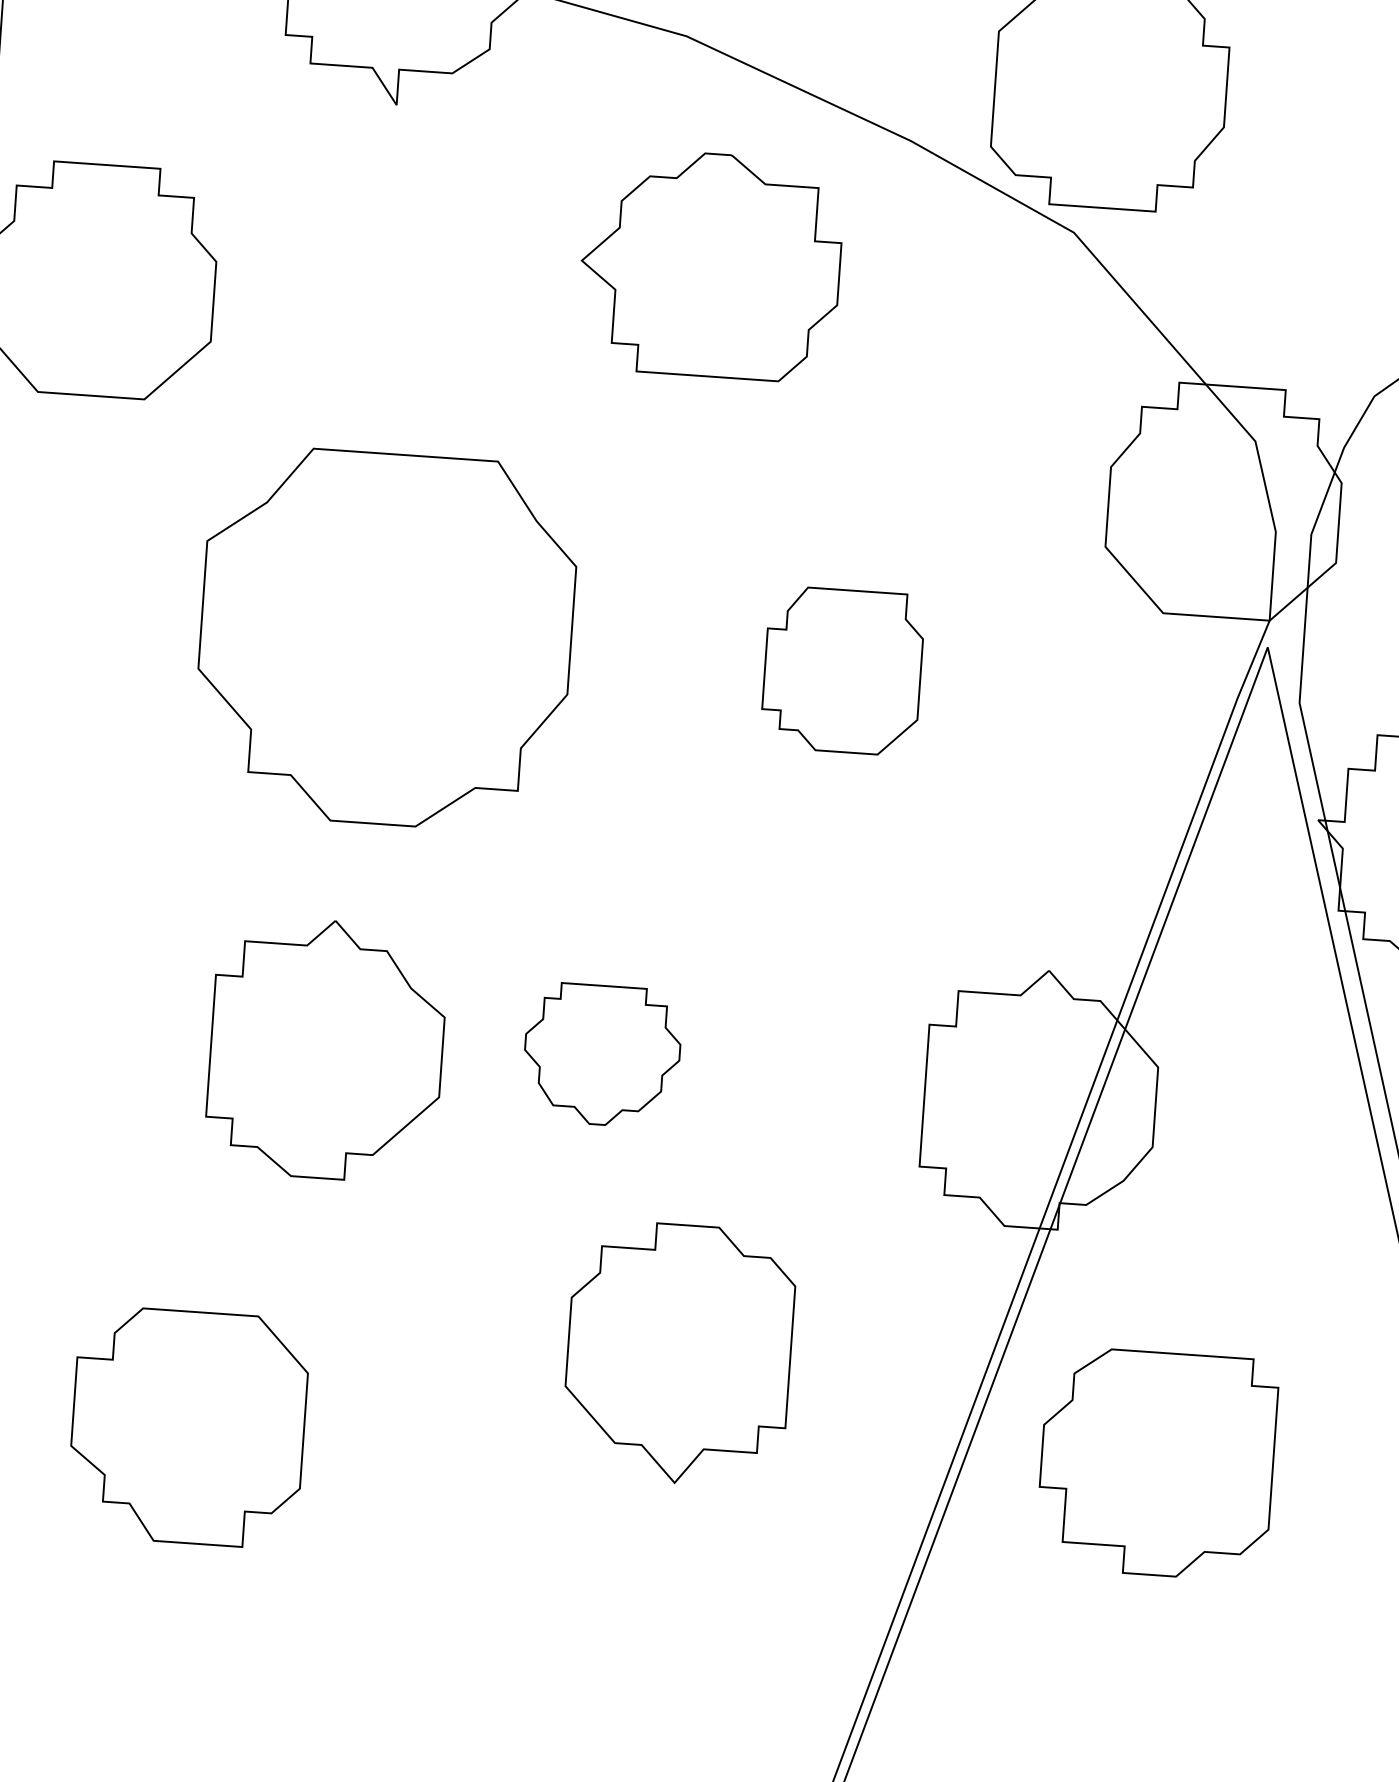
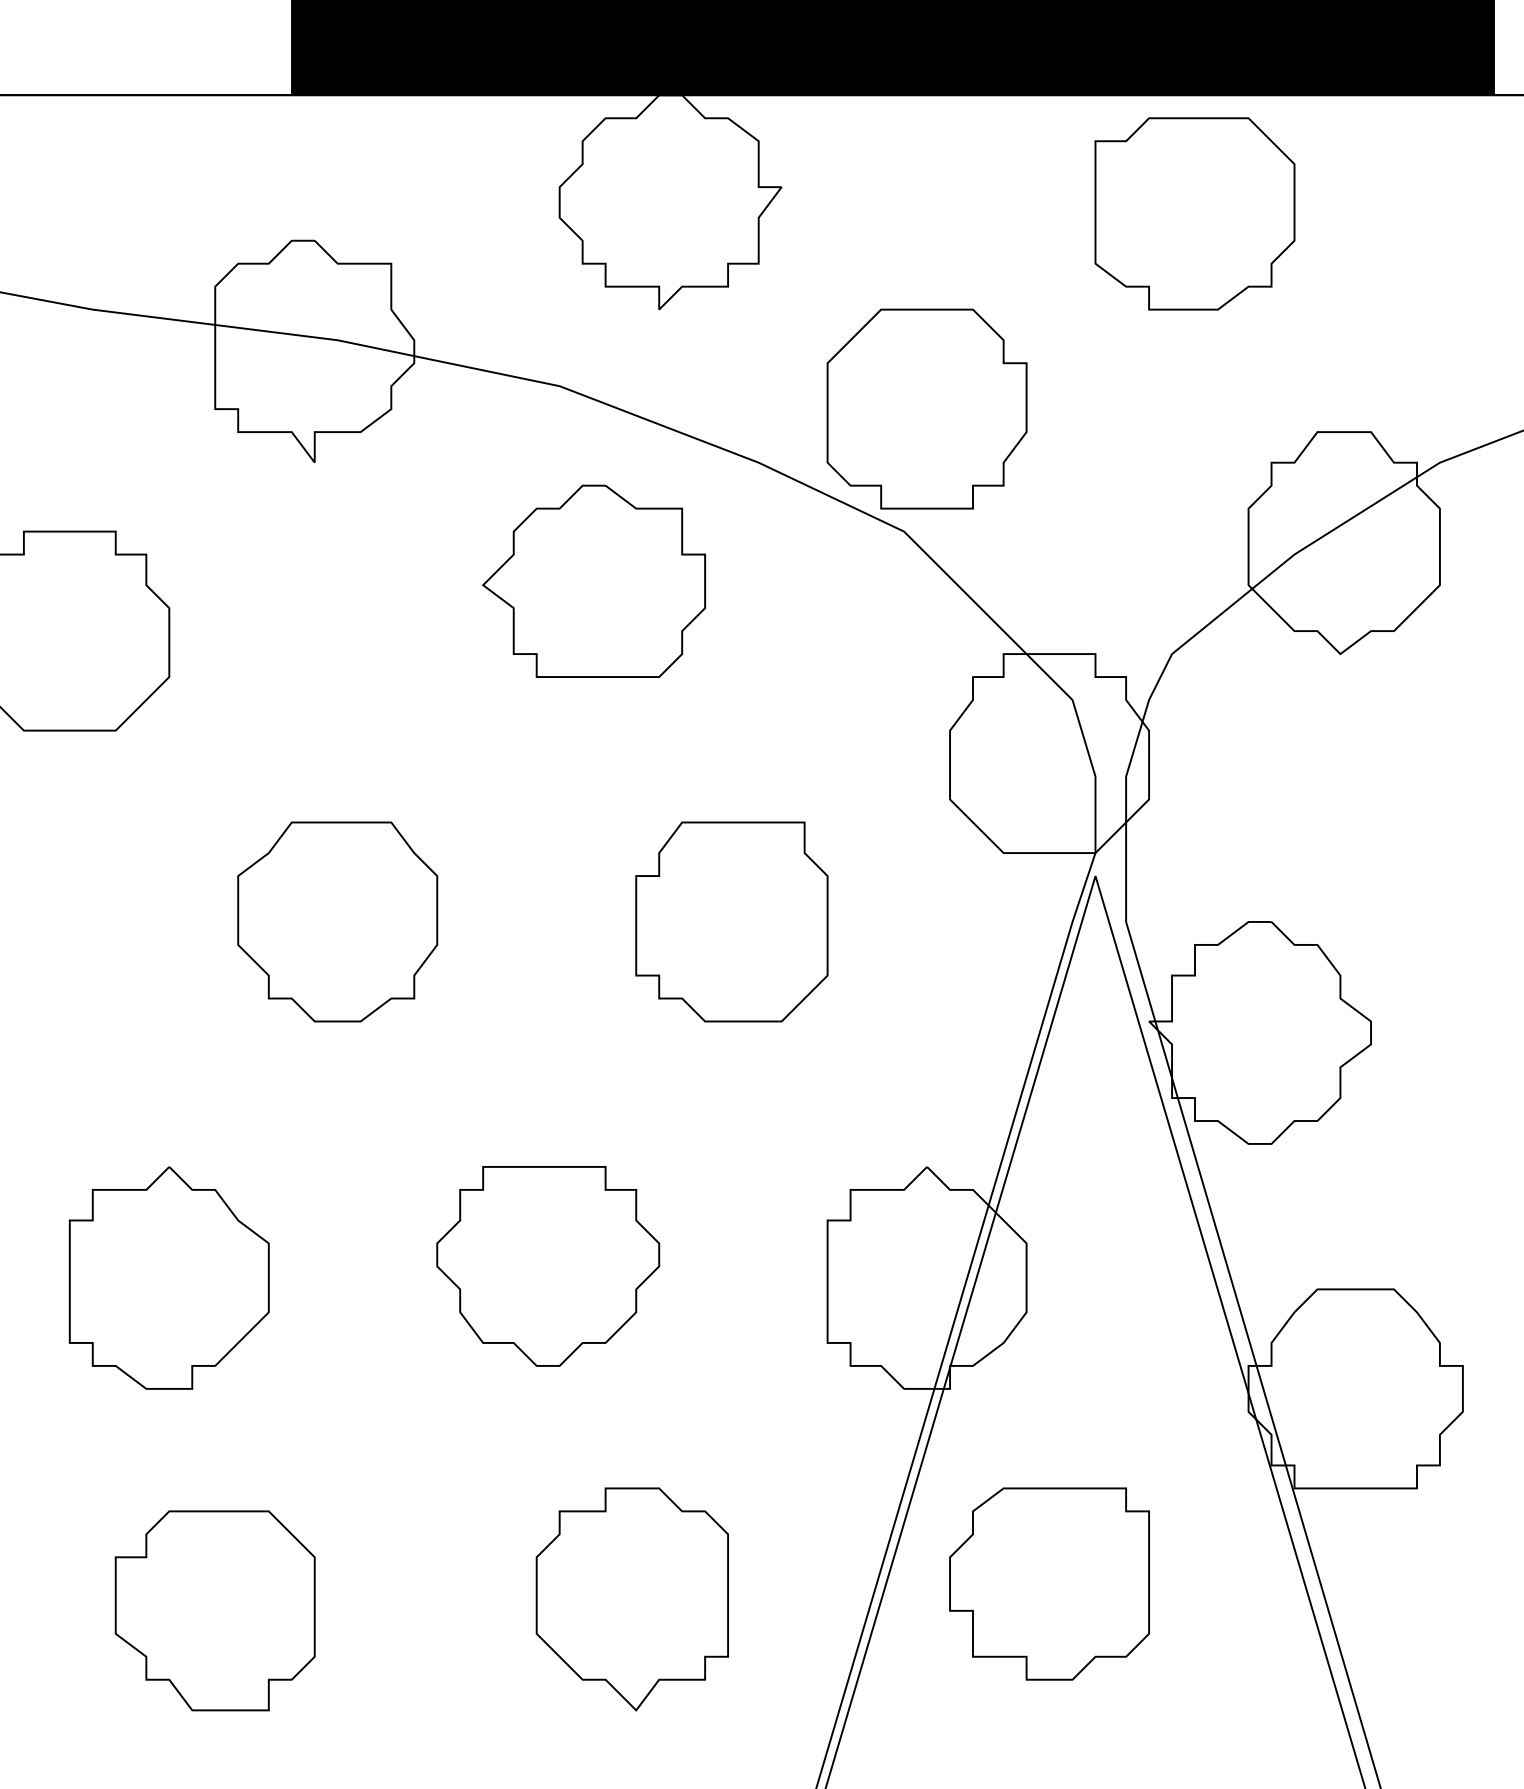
part: (385, 638) -> (337, 921), size x0.62
part: (842, 670) -> (731, 921), size x1.43
part: (325, 1048) -> (168, 1277), moved
part: (602, 1055) -> (548, 1266), size x1.67
part: (678, 1354) -> (631, 1599), moved

